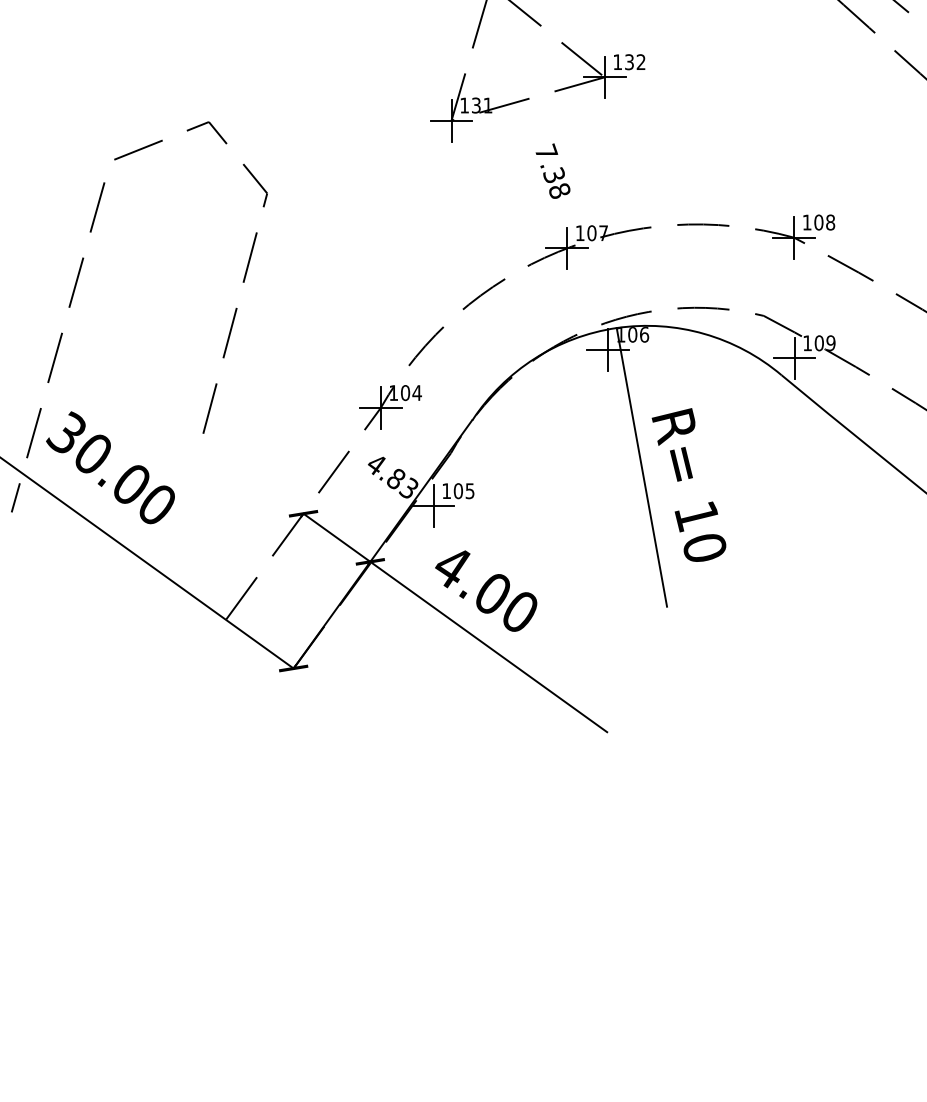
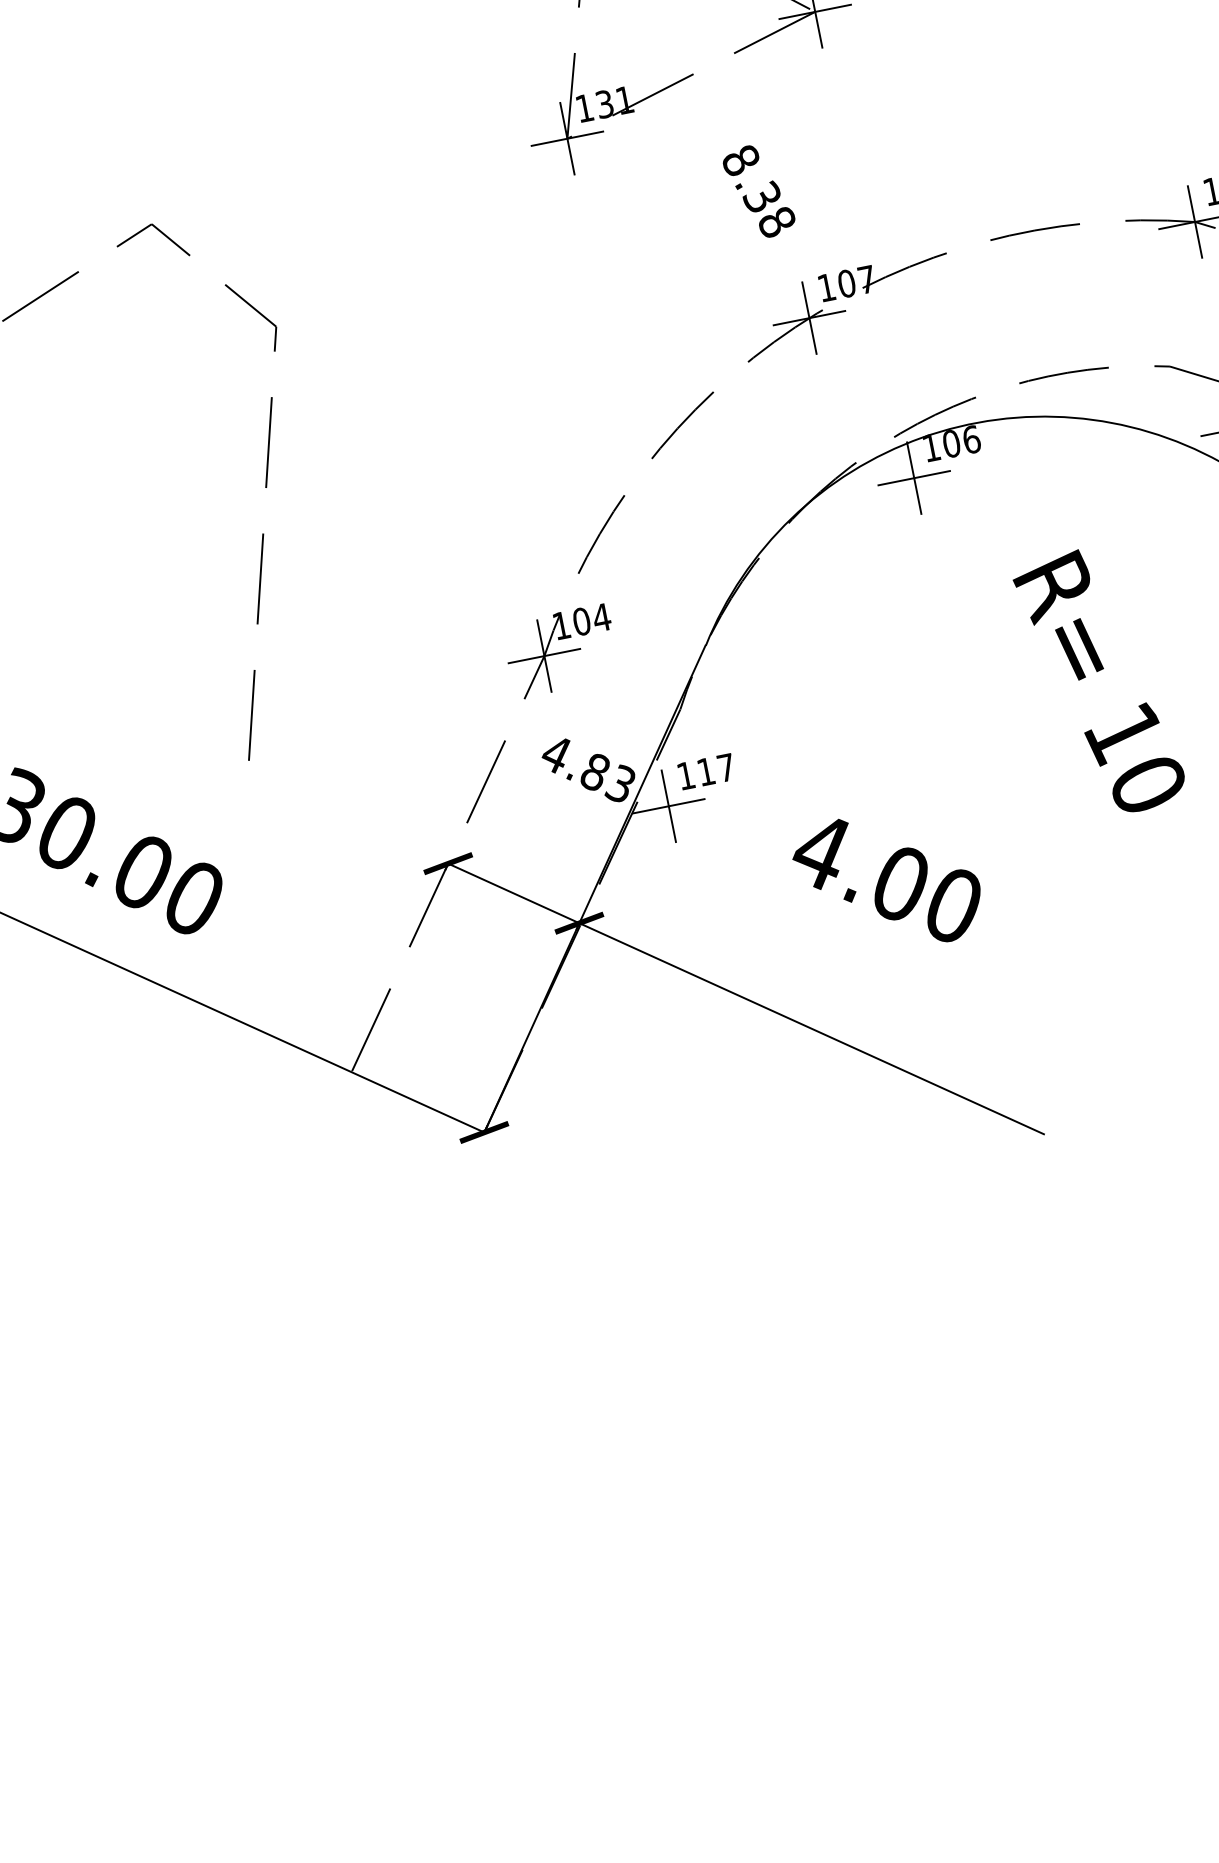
text: (547, 151) -> (742, 158), 7.38 -> 8.38
line: (641, 467) -> (1012, 668), removed
text: (463, 491) -> (715, 770), 105 -> 117
text: (486, 590) -> (888, 880), moved

